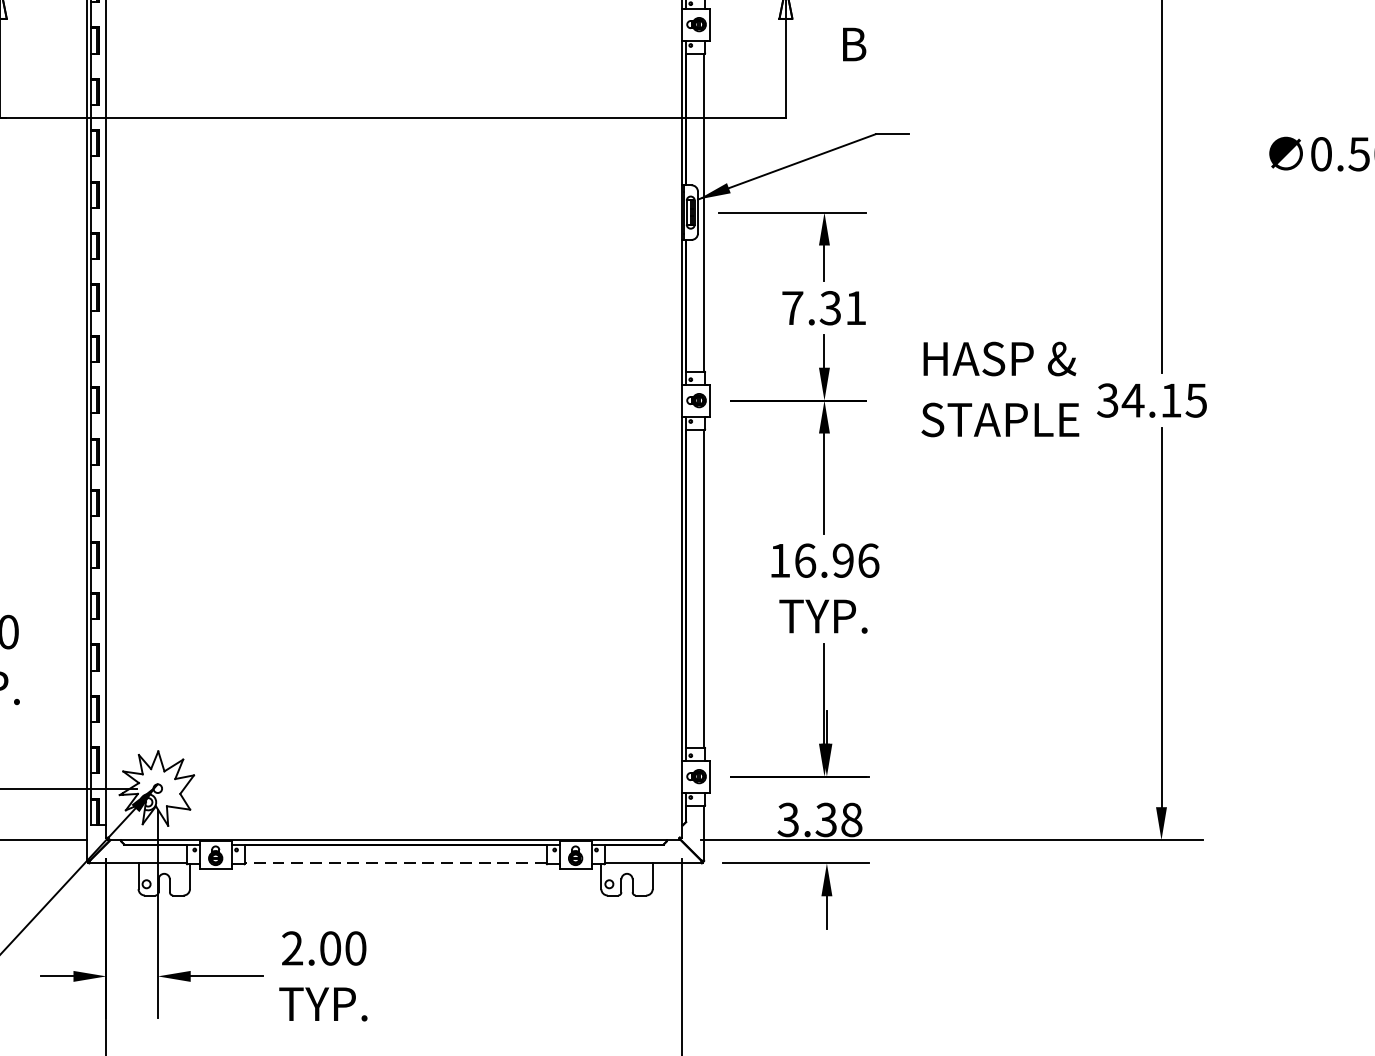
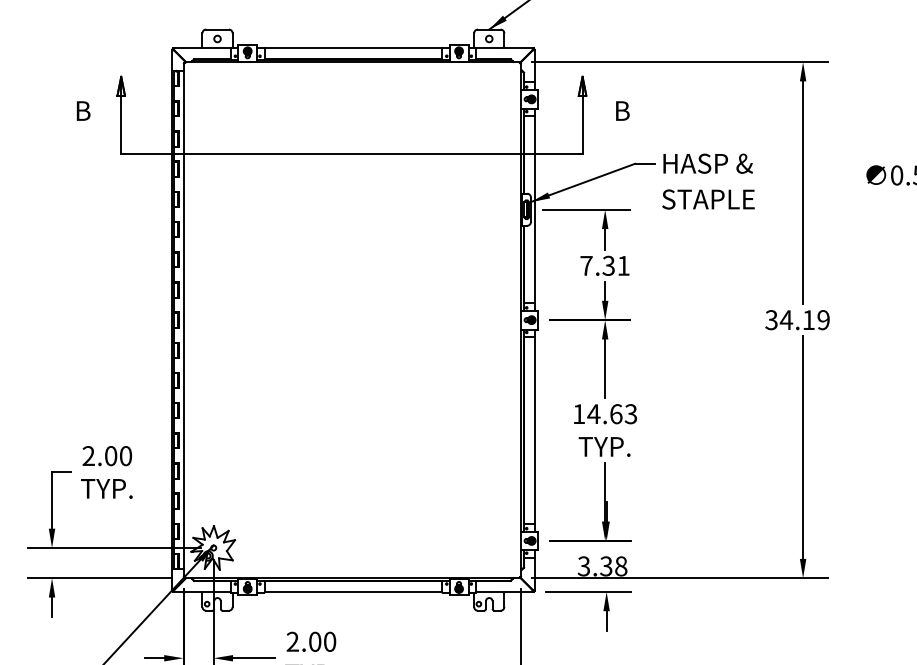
text: (1000, 389) -> (708, 181), moved
text: (1196, 401) -> (823, 320), 34.15 -> 34.19
text: (836, 561) -> (612, 414), 16.96 -> 14.63
line: (395, 862) -> (353, 591), dashed -> solid

